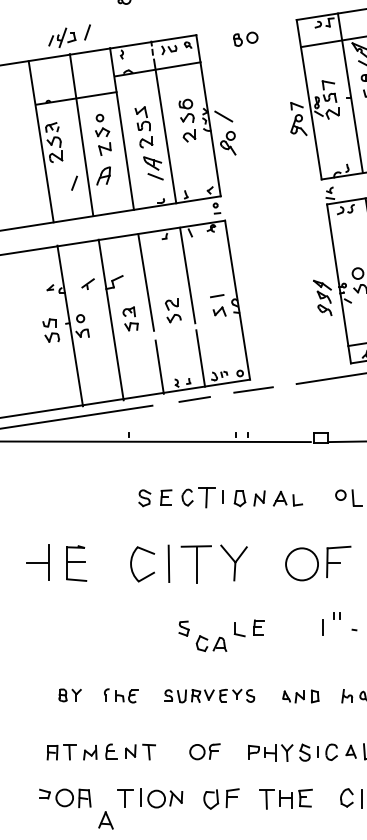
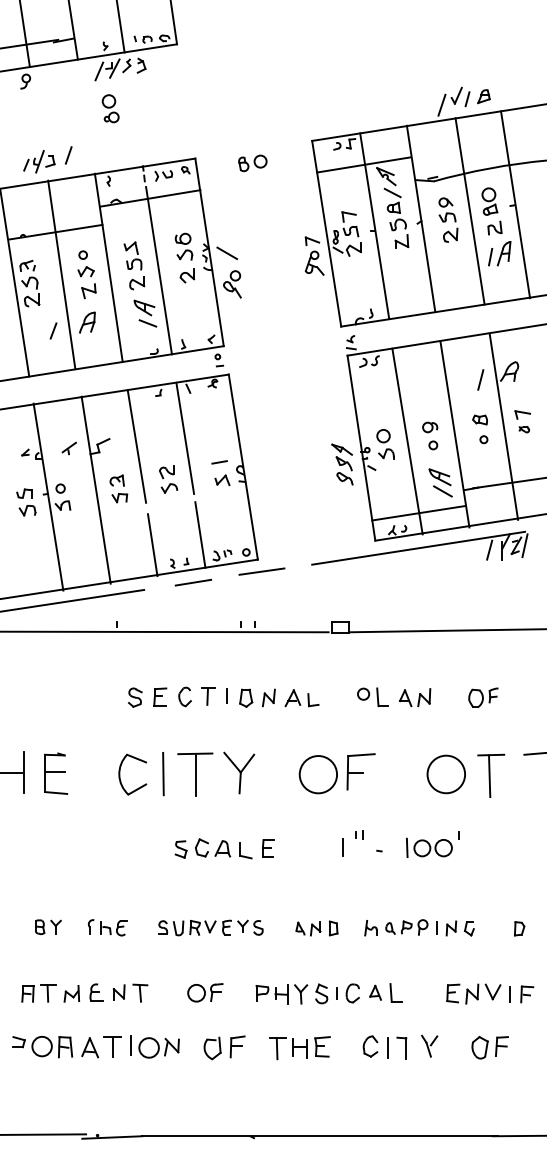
part: (207, 497) -> (208, 696), size x0.71
part: (211, 643) -> (213, 847), moved
part: (106, 820) -> (90, 1047), moved

